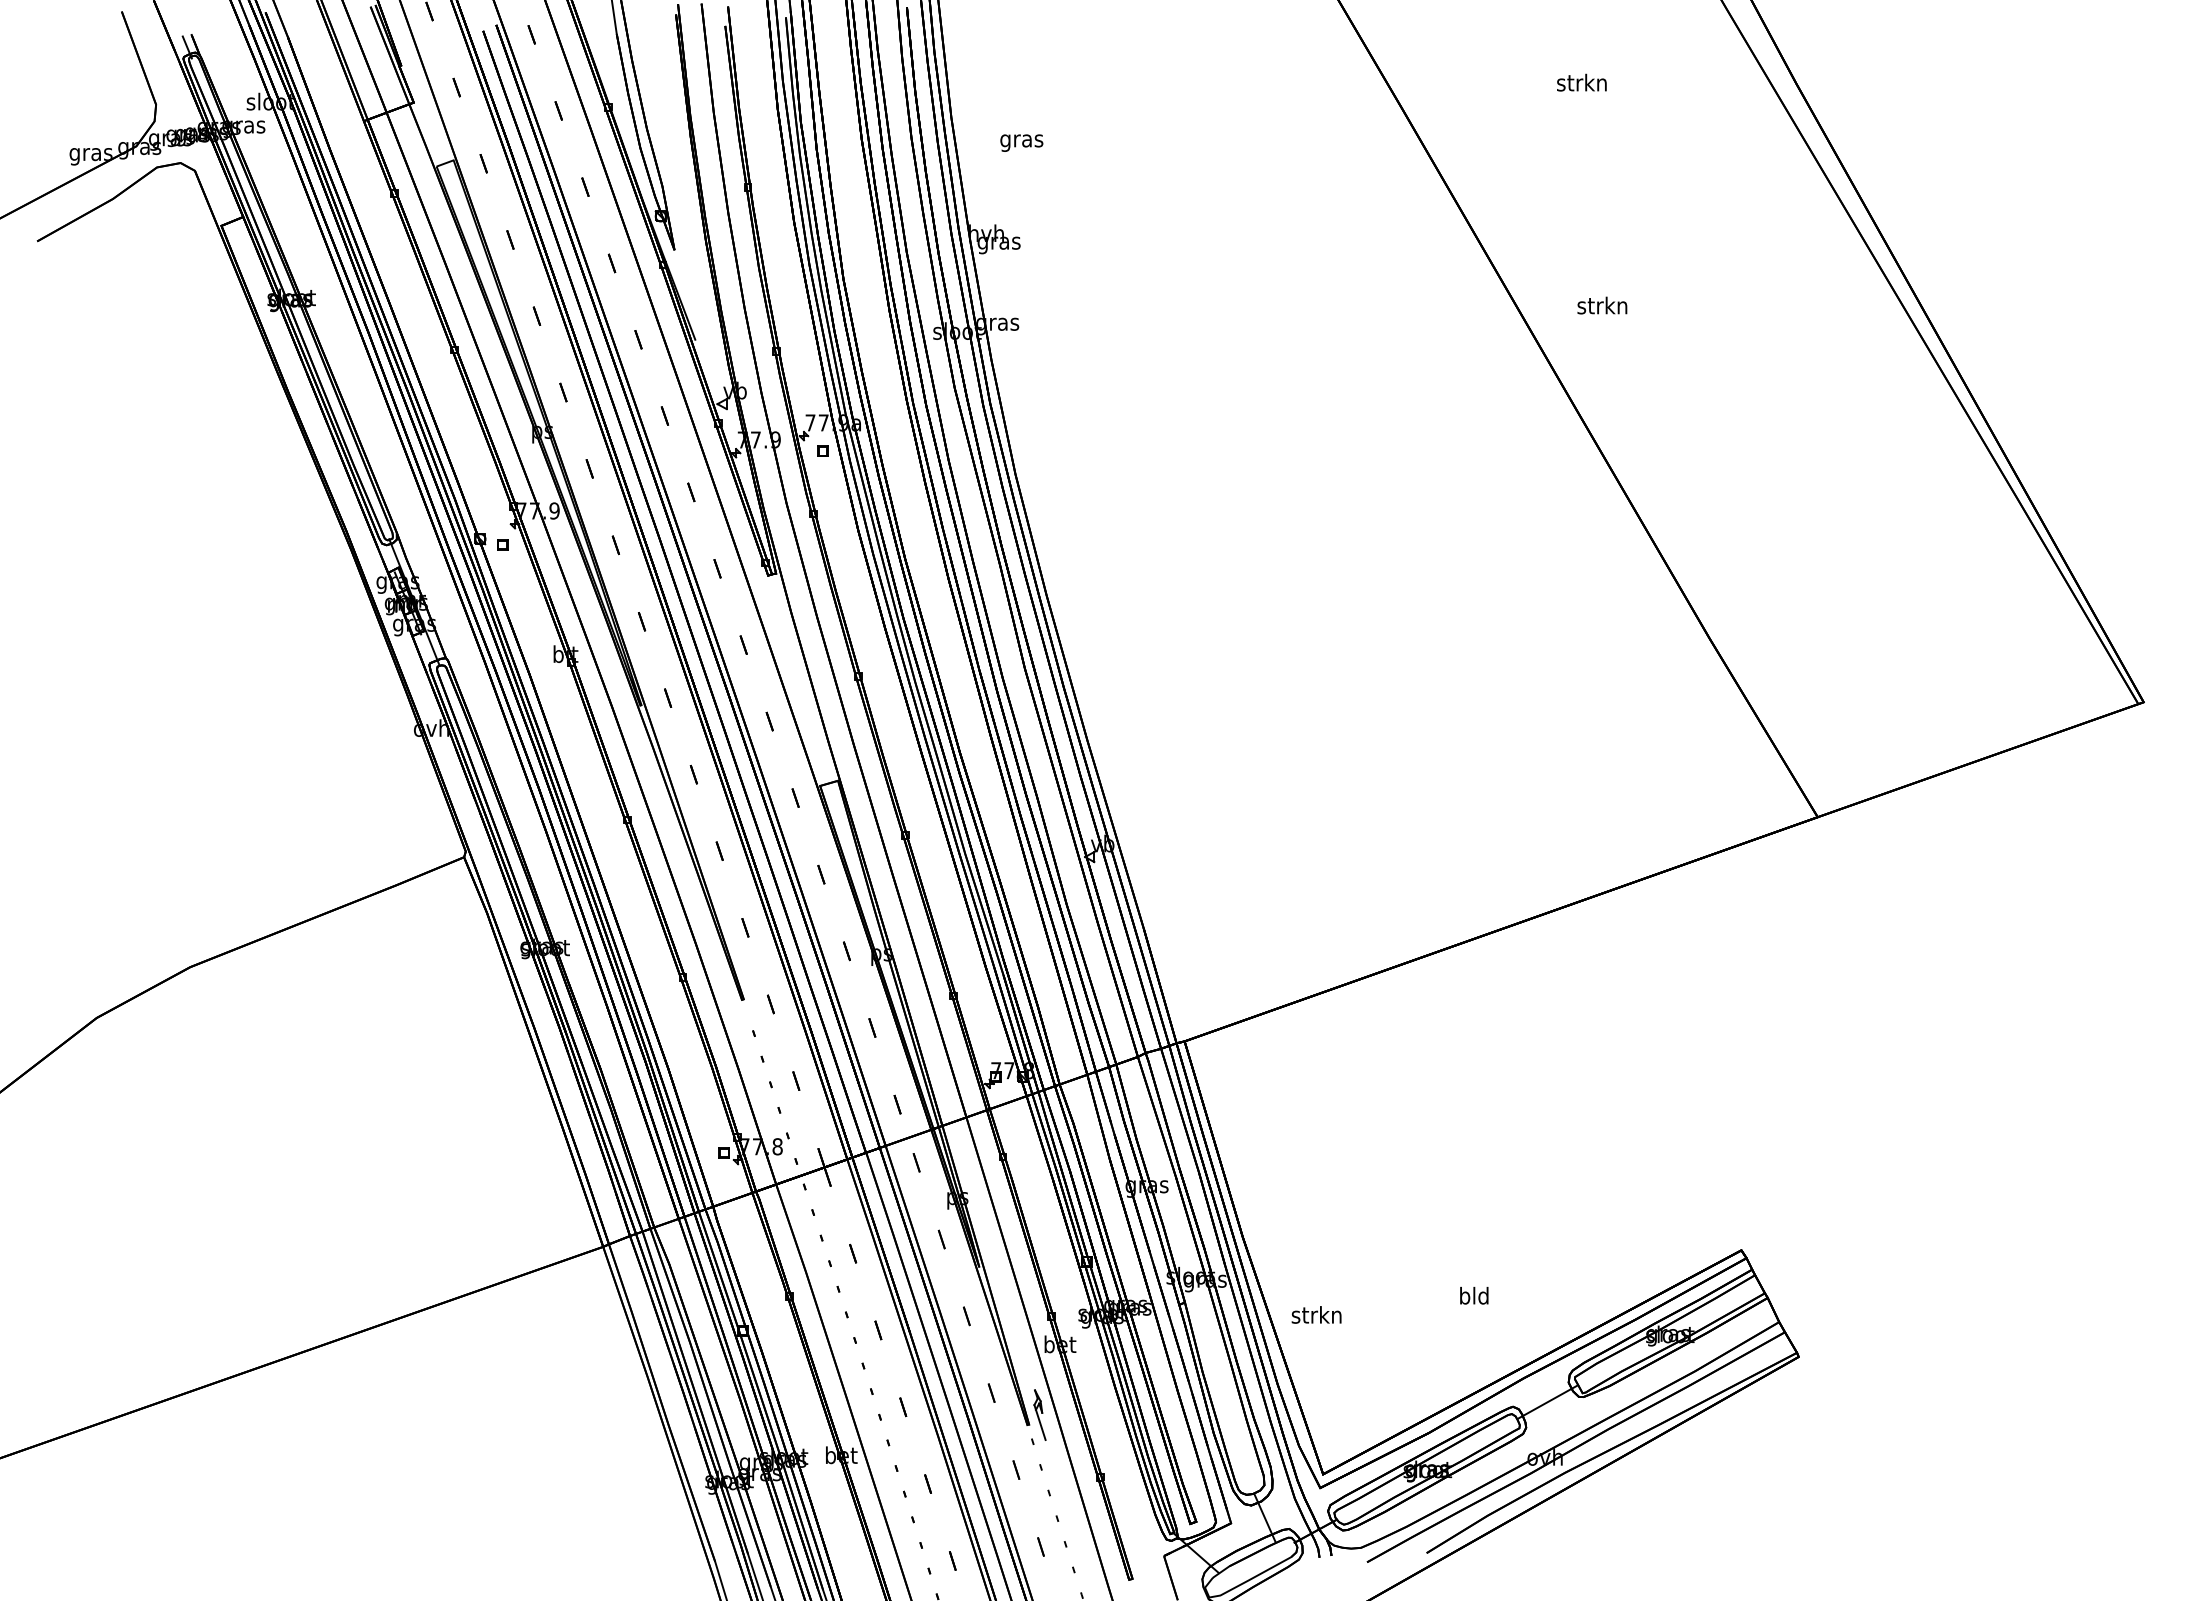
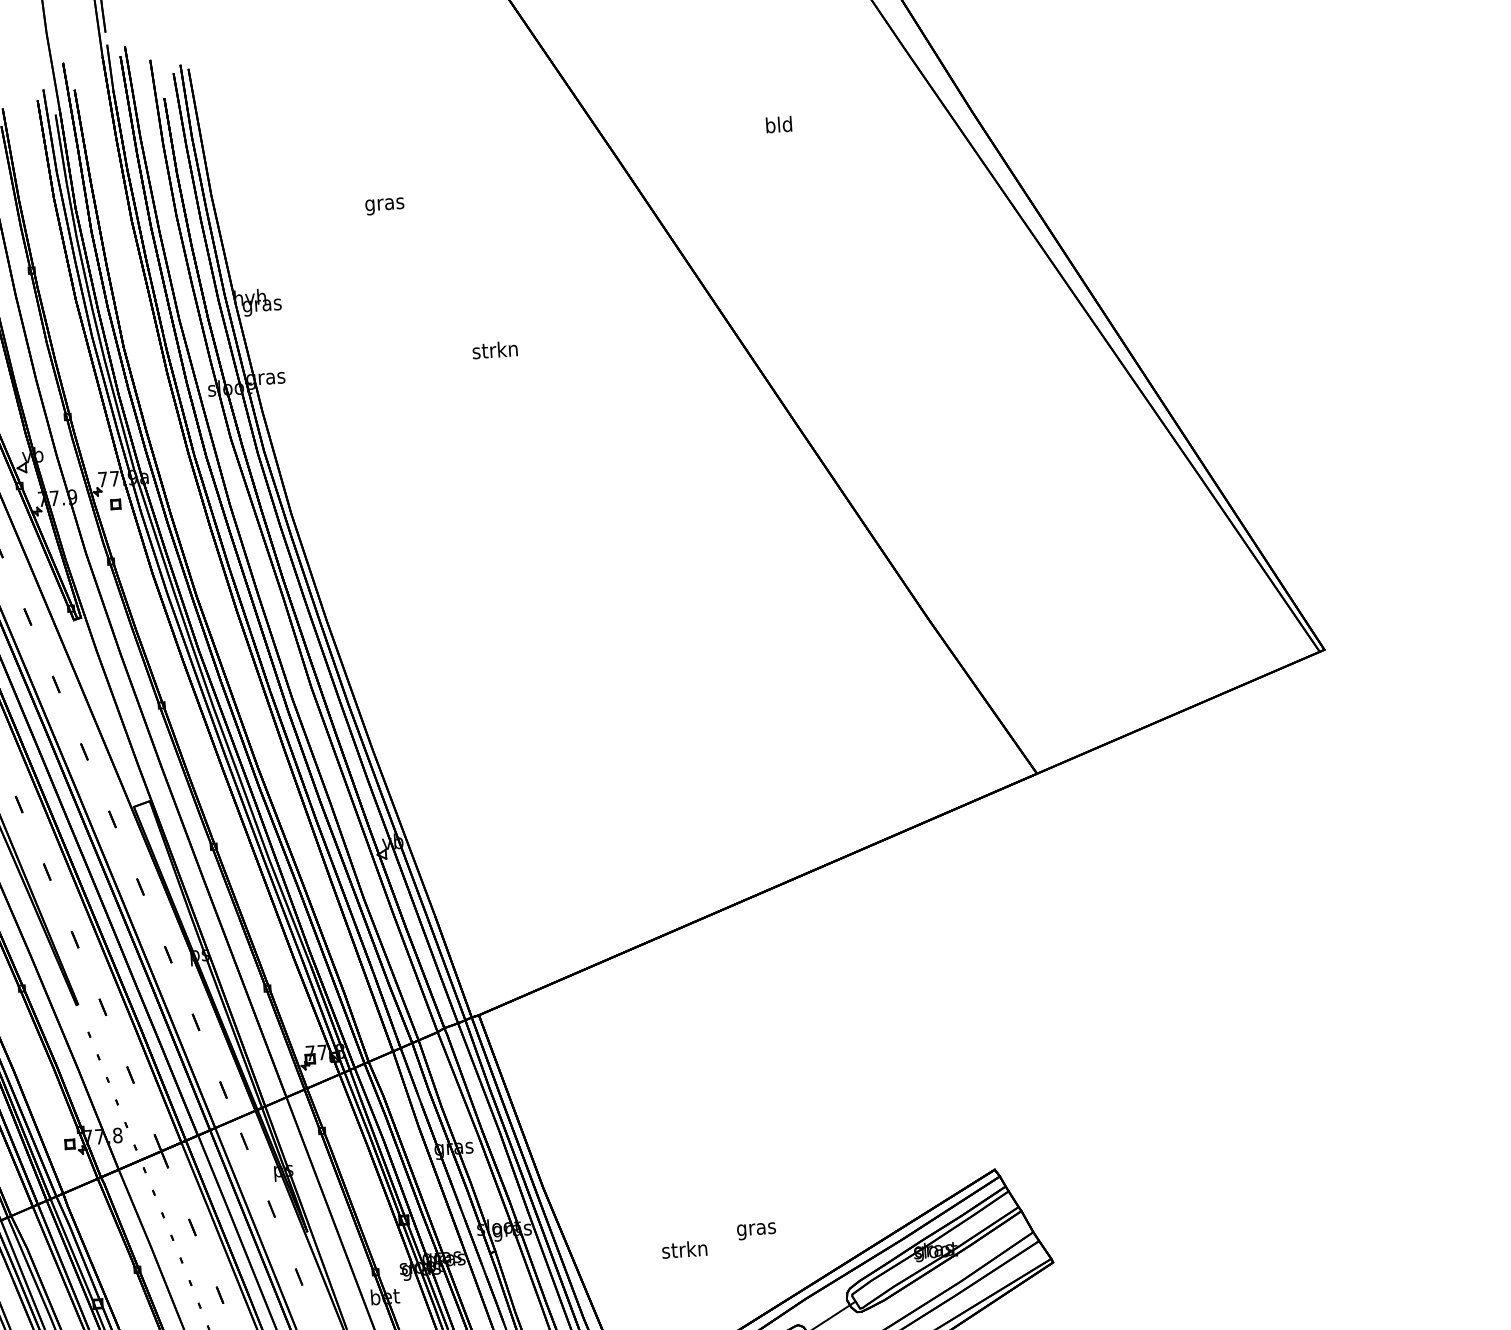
text: (1581, 82) -> (778, 124), strkn -> bld
text: (1021, 142) -> (384, 205), moved
text: (1602, 305) -> (495, 349), moved
text: (1473, 1297) -> (755, 1228), bld -> gras
text: (1316, 1314) -> (684, 1249), moved

